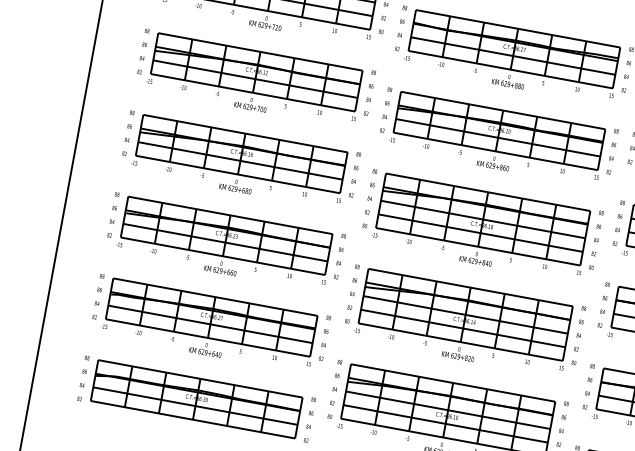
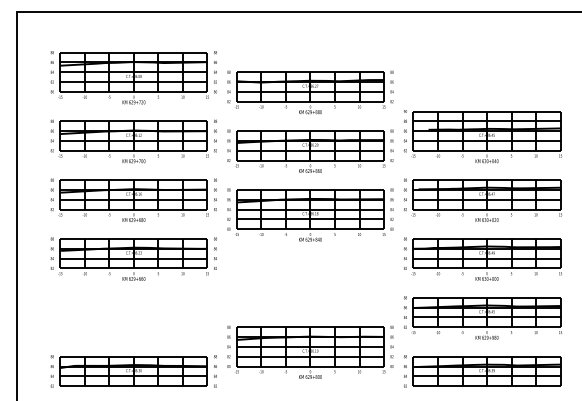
part: (464, 322) -> (310, 283), removed
part: (209, 324) -> (133, 317), removed

